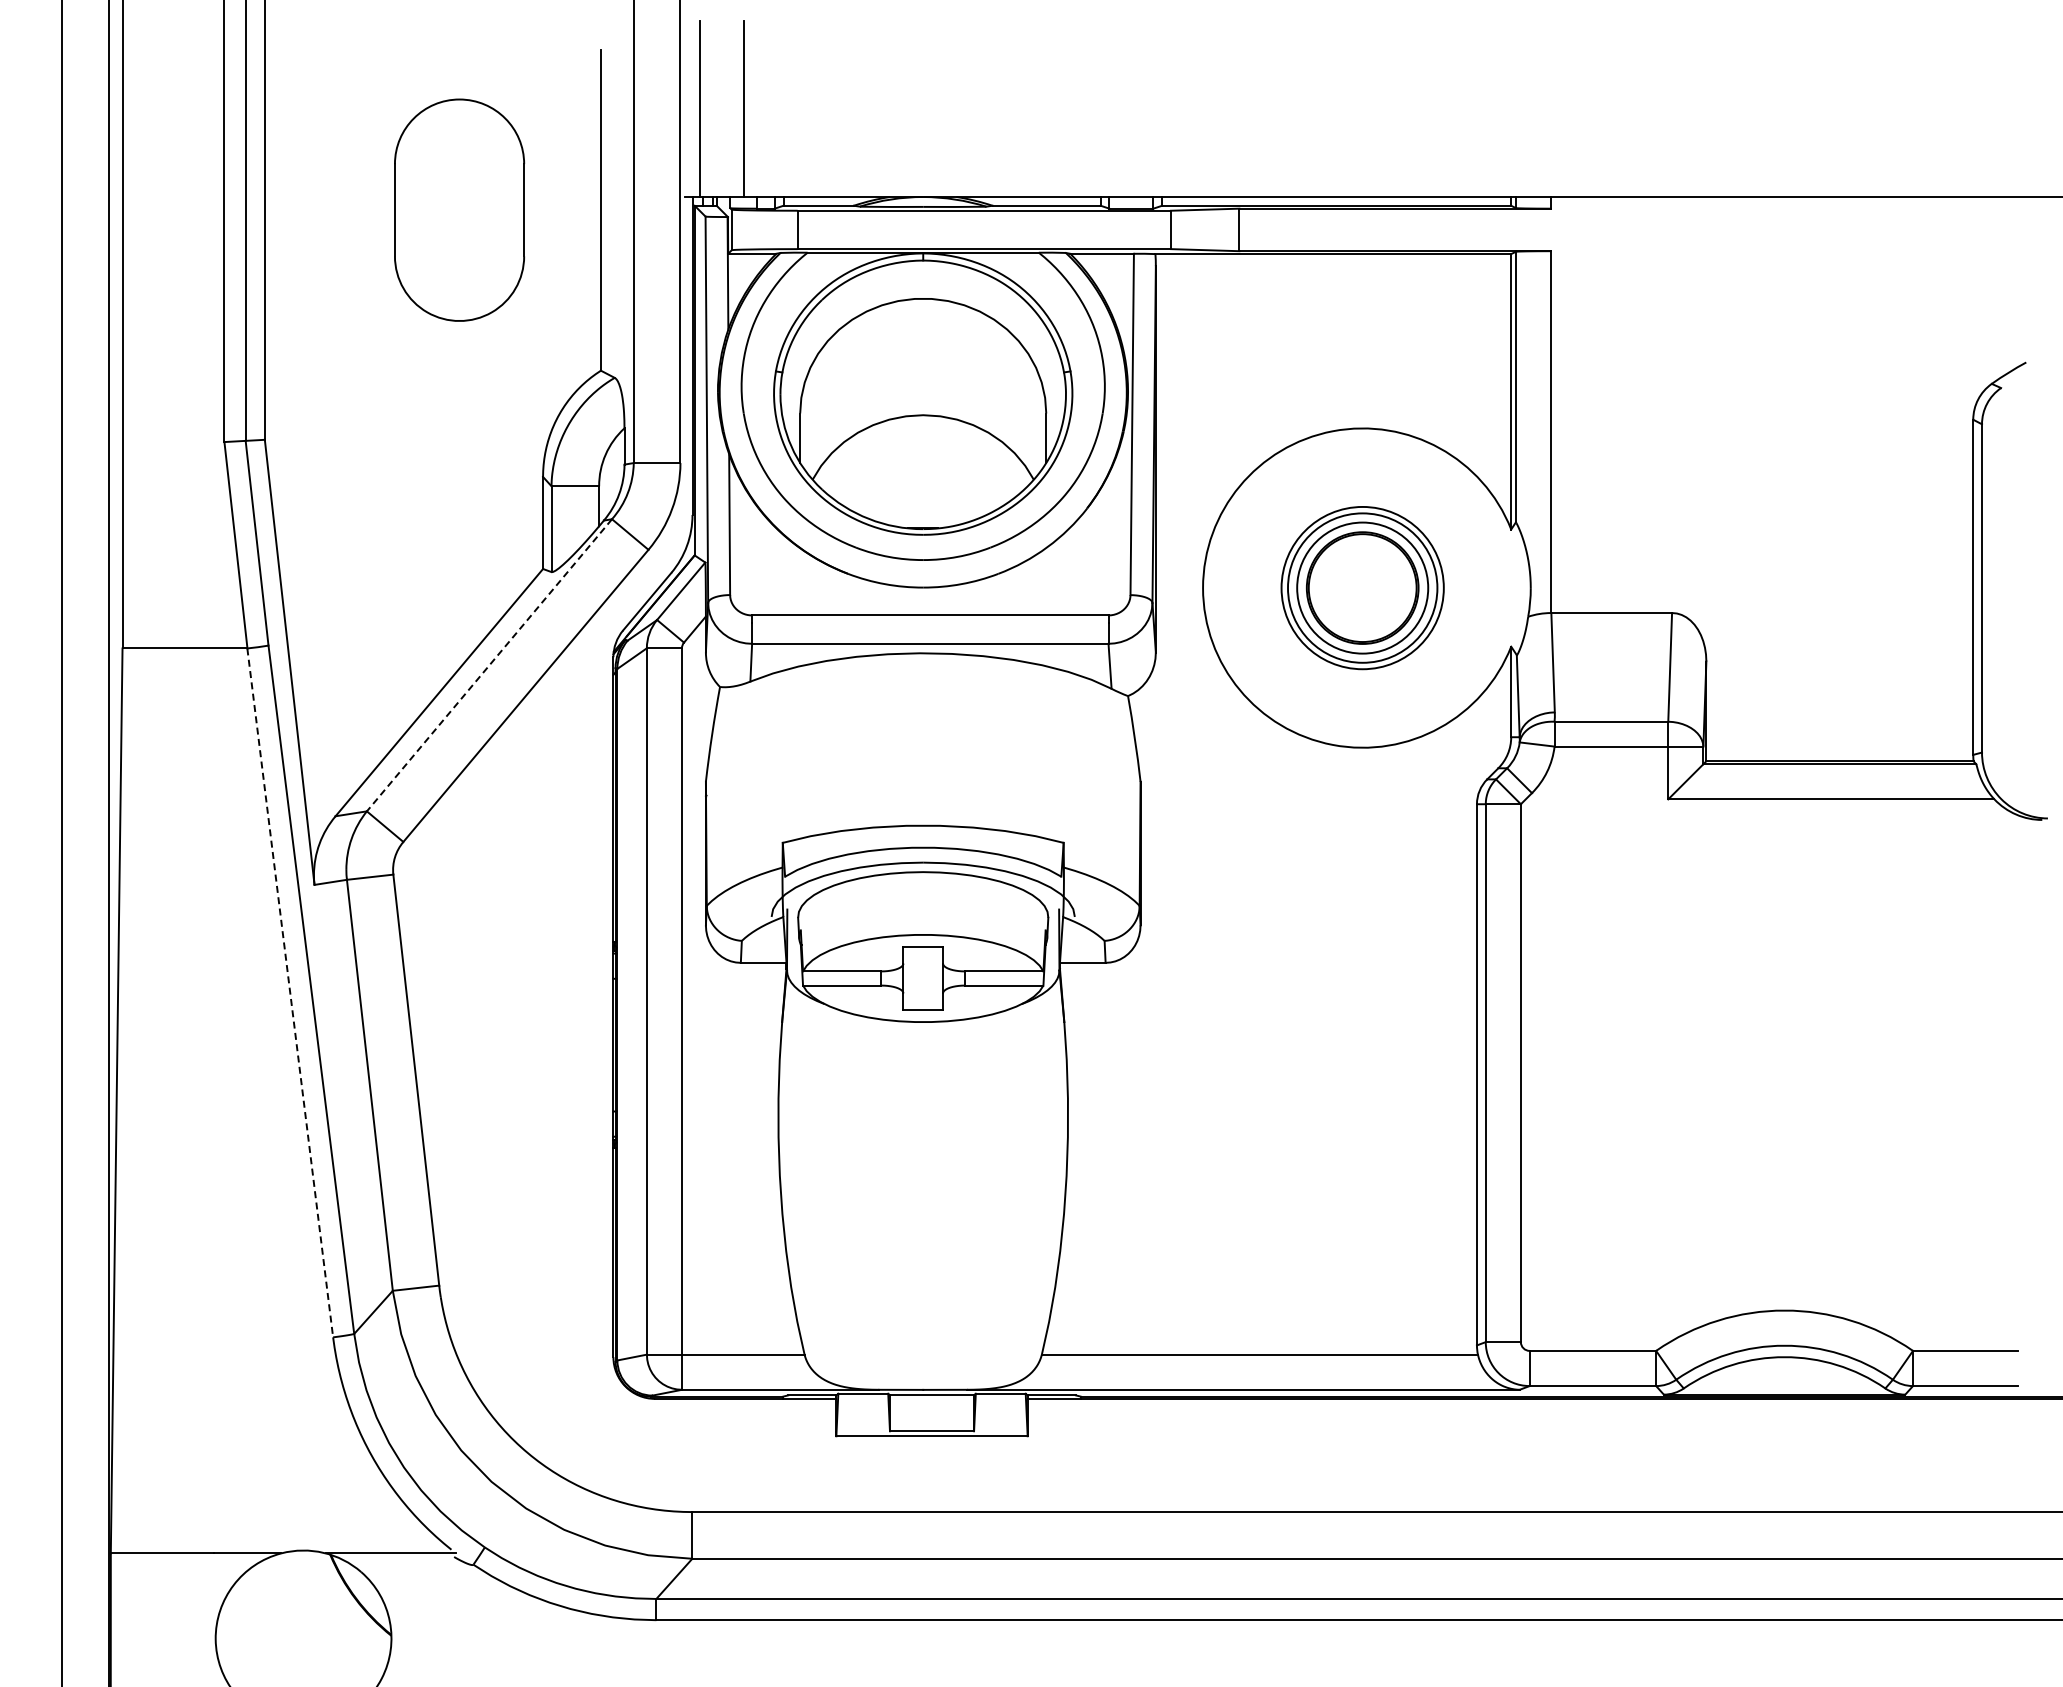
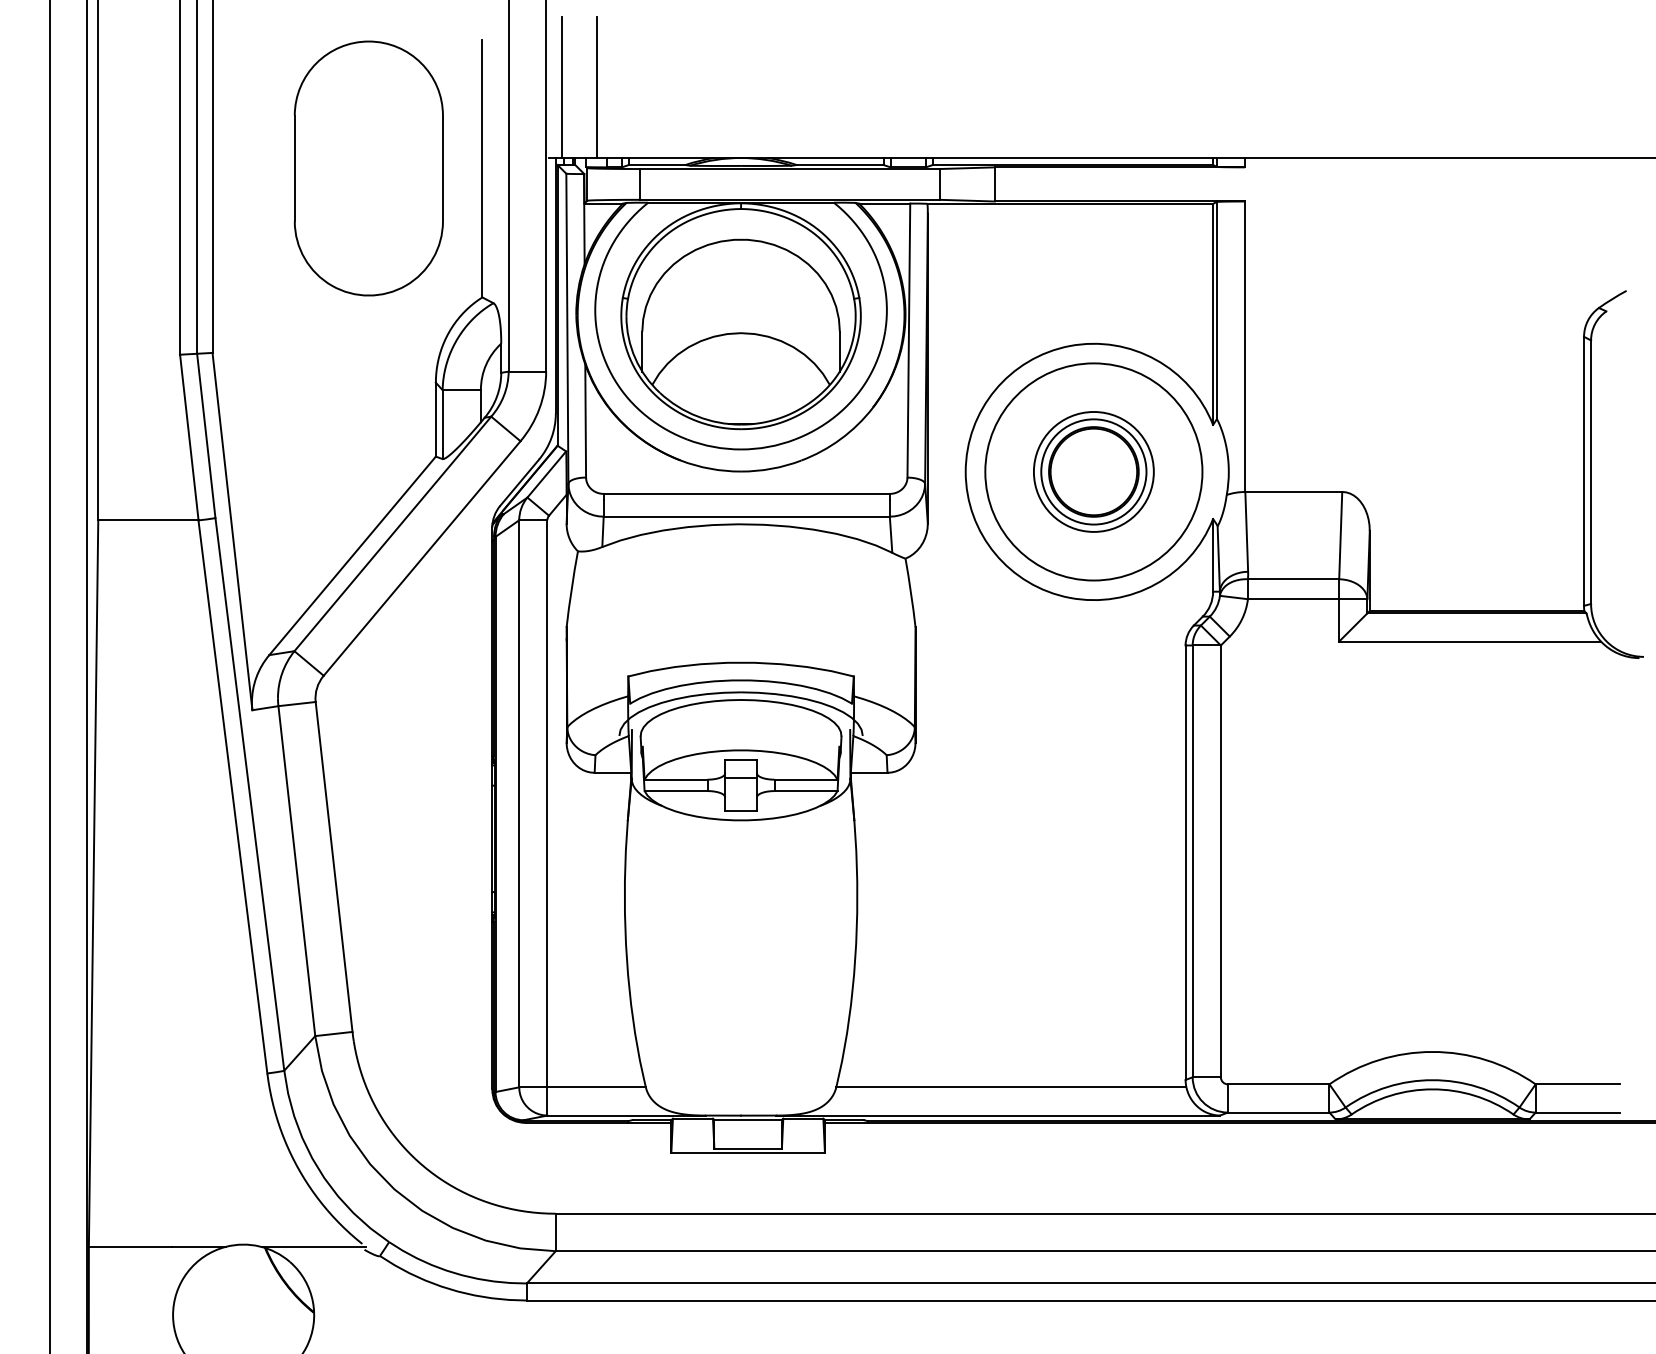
part: (459, 210) -> (368, 168), size x1.43
circle: (1362, 587) -> (1093, 471), size x1.67
line: (489, 665) -> (392, 534), dashed -> solid
line: (923, 968) -> (741, 777), added
line: (290, 993) -> (233, 797), dashed -> solid

